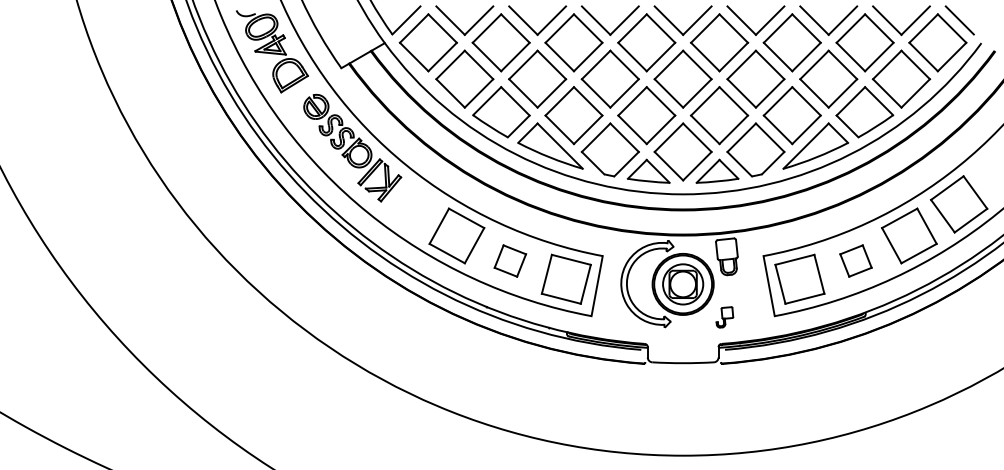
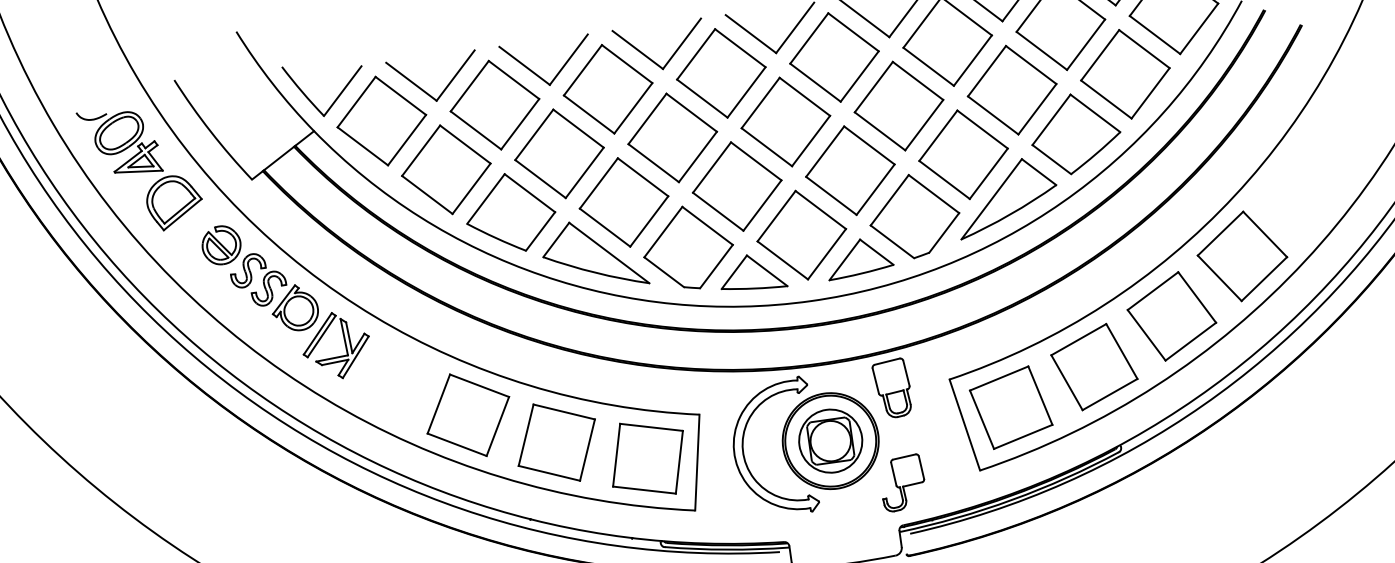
part: (510, 260) -> (557, 441), size x1.67
part: (855, 260) -> (1093, 366), size x1.67
part: (724, 317) -> (902, 483), size x1.67

